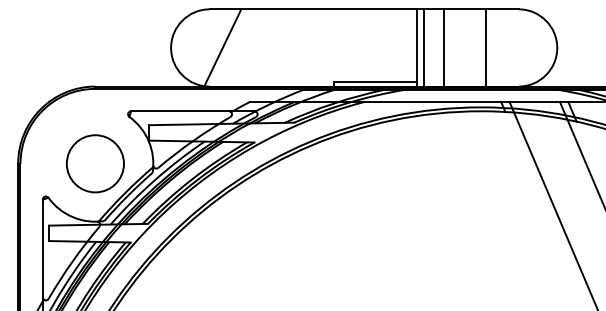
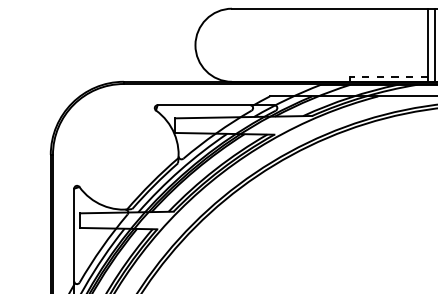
line: (222, 47) -> (244, 44), removed
line: (374, 81) -> (387, 77), solid -> dashed
circle: (95, 163) -> (123, 154), removed

